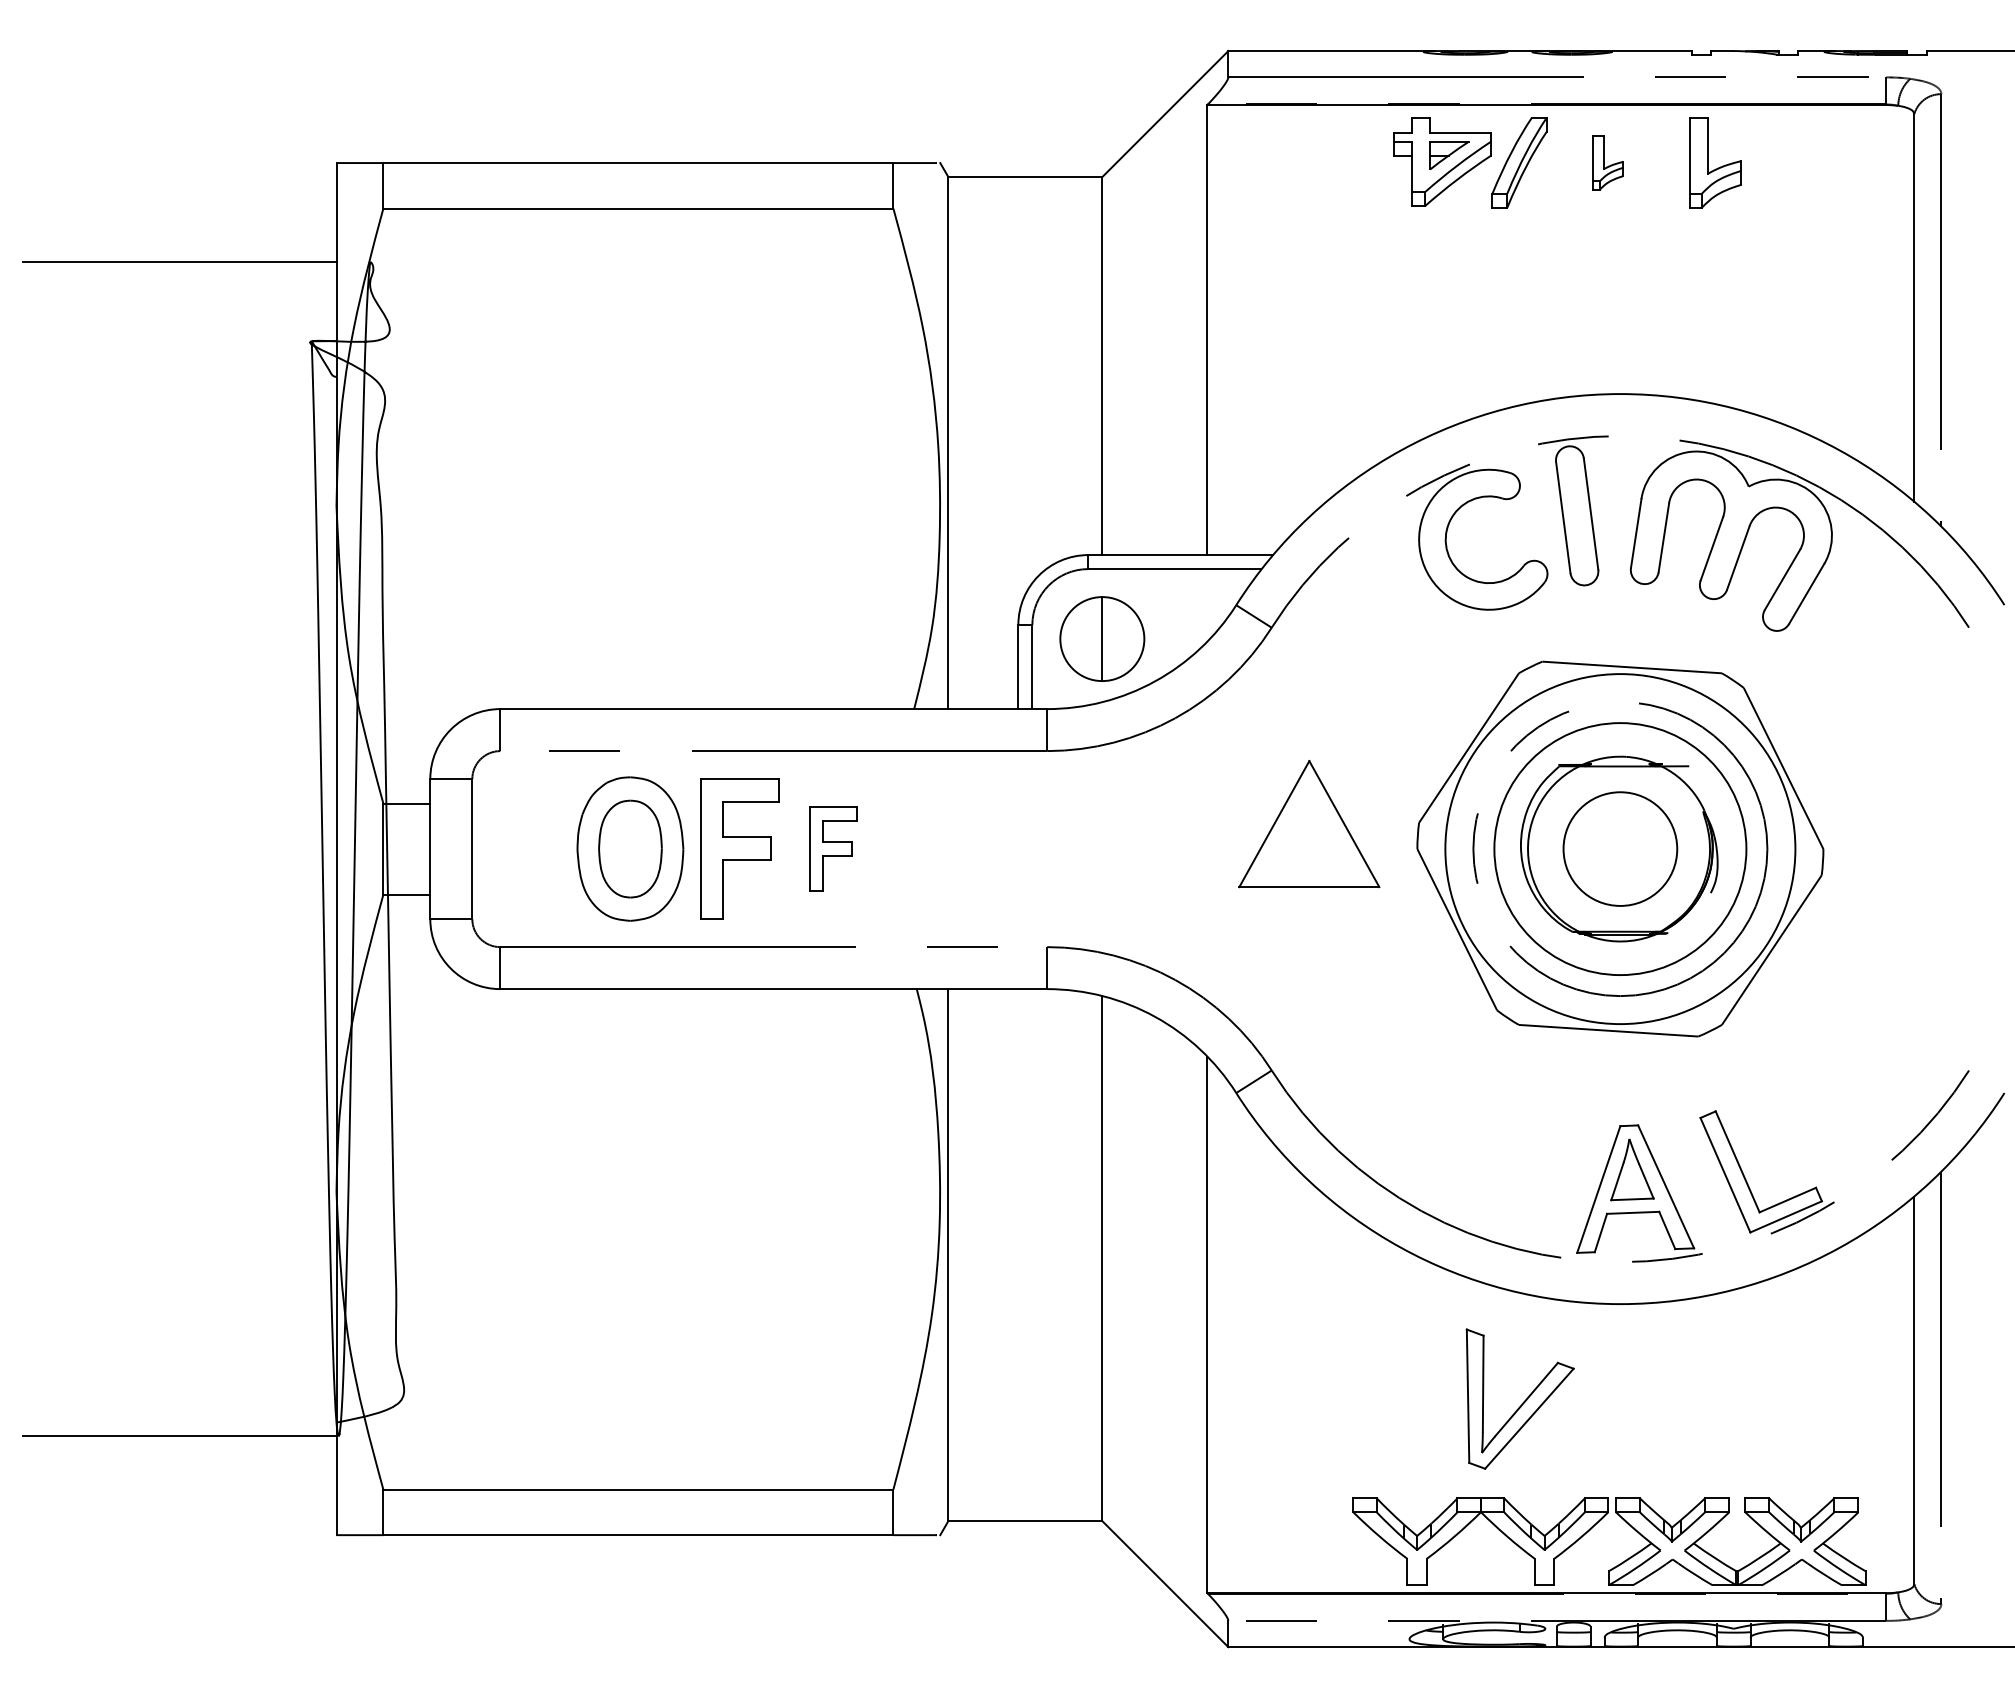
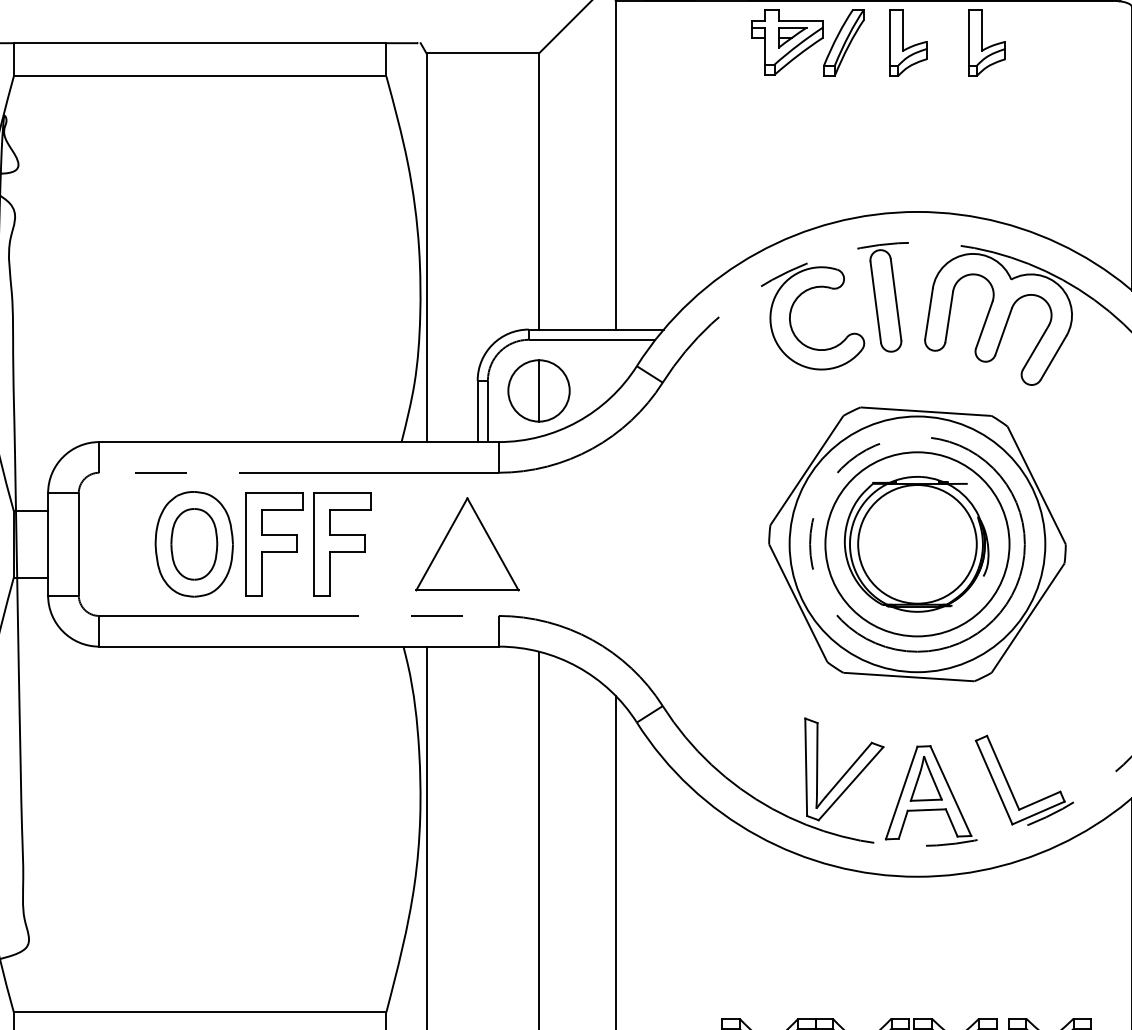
part: (1607, 162) -> (908, 42), size x1.67
part: (1309, 824) -> (467, 544), moved
part: (833, 848) -> (342, 543), size x1.67
circle: (1620, 848) -> (917, 543), size x1.43
part: (1519, 1398) -> (843, 768), moved

